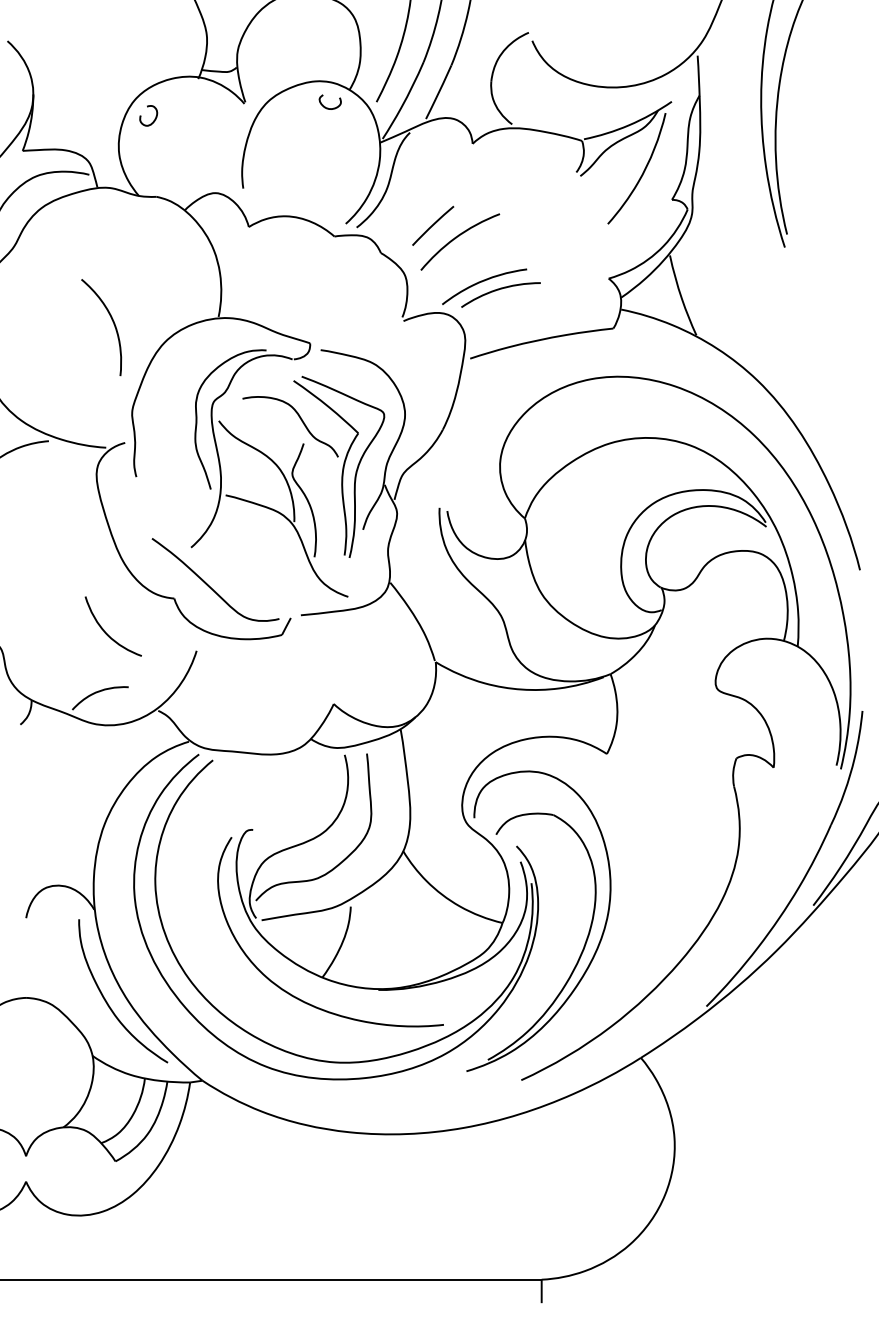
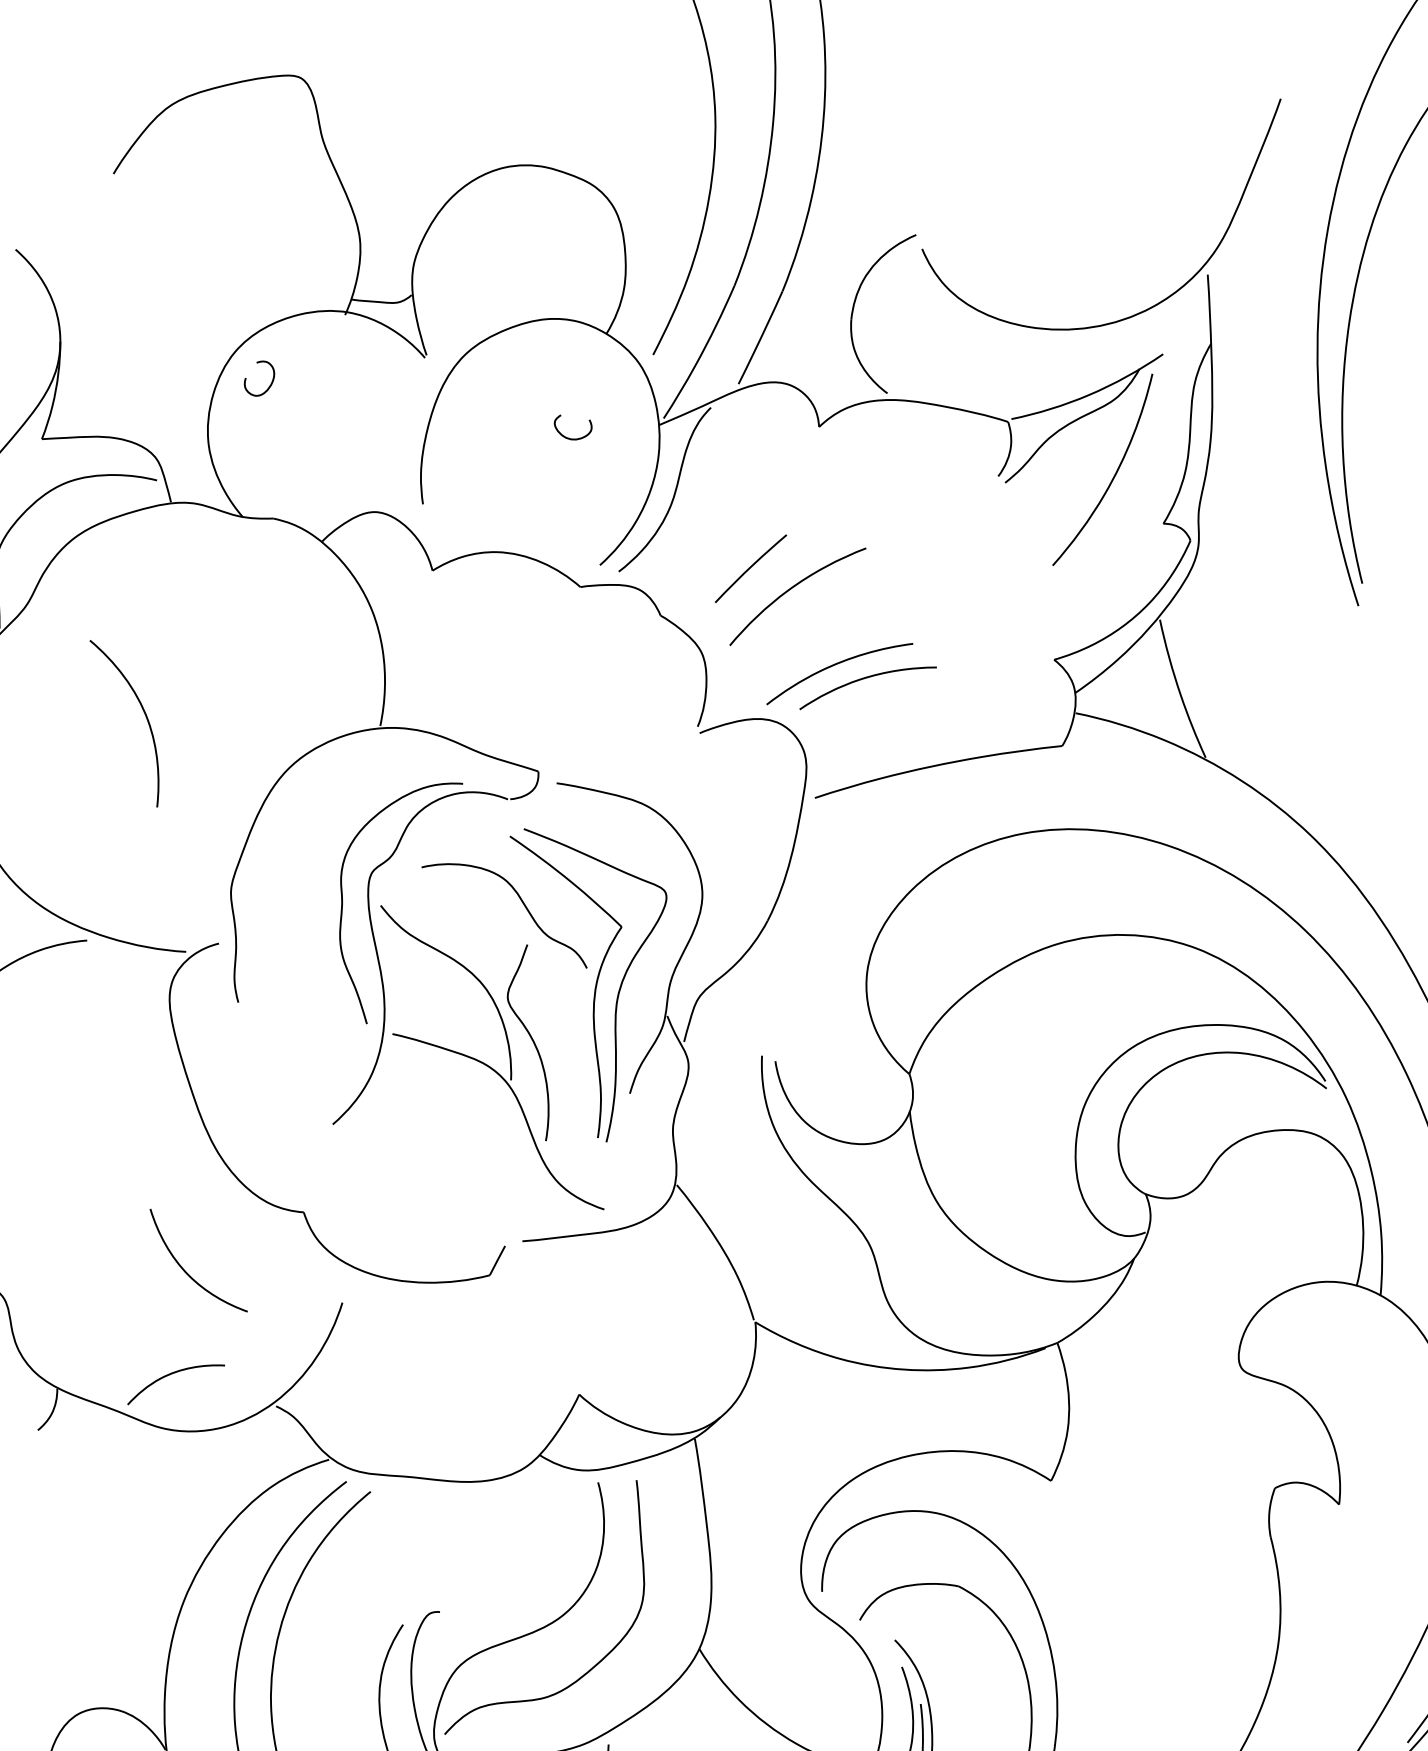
curve: (328, 107) -> (570, 436), moved
curve: (112, 322) -> (143, 714), moved
curve: (209, 585) -> (364, 1189), removed

